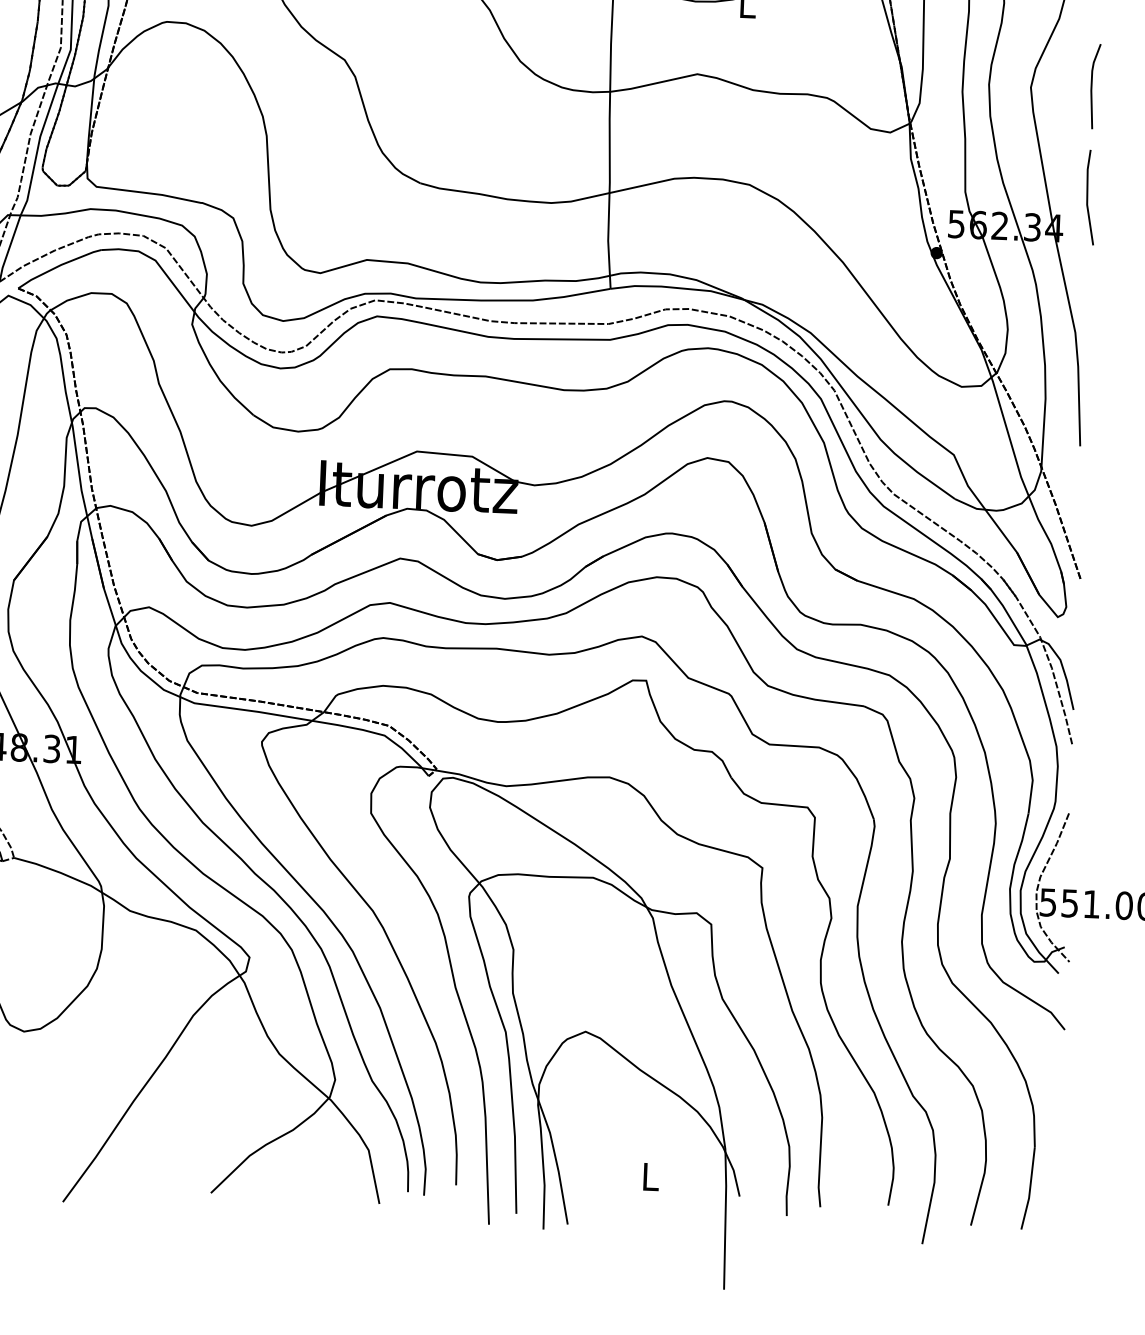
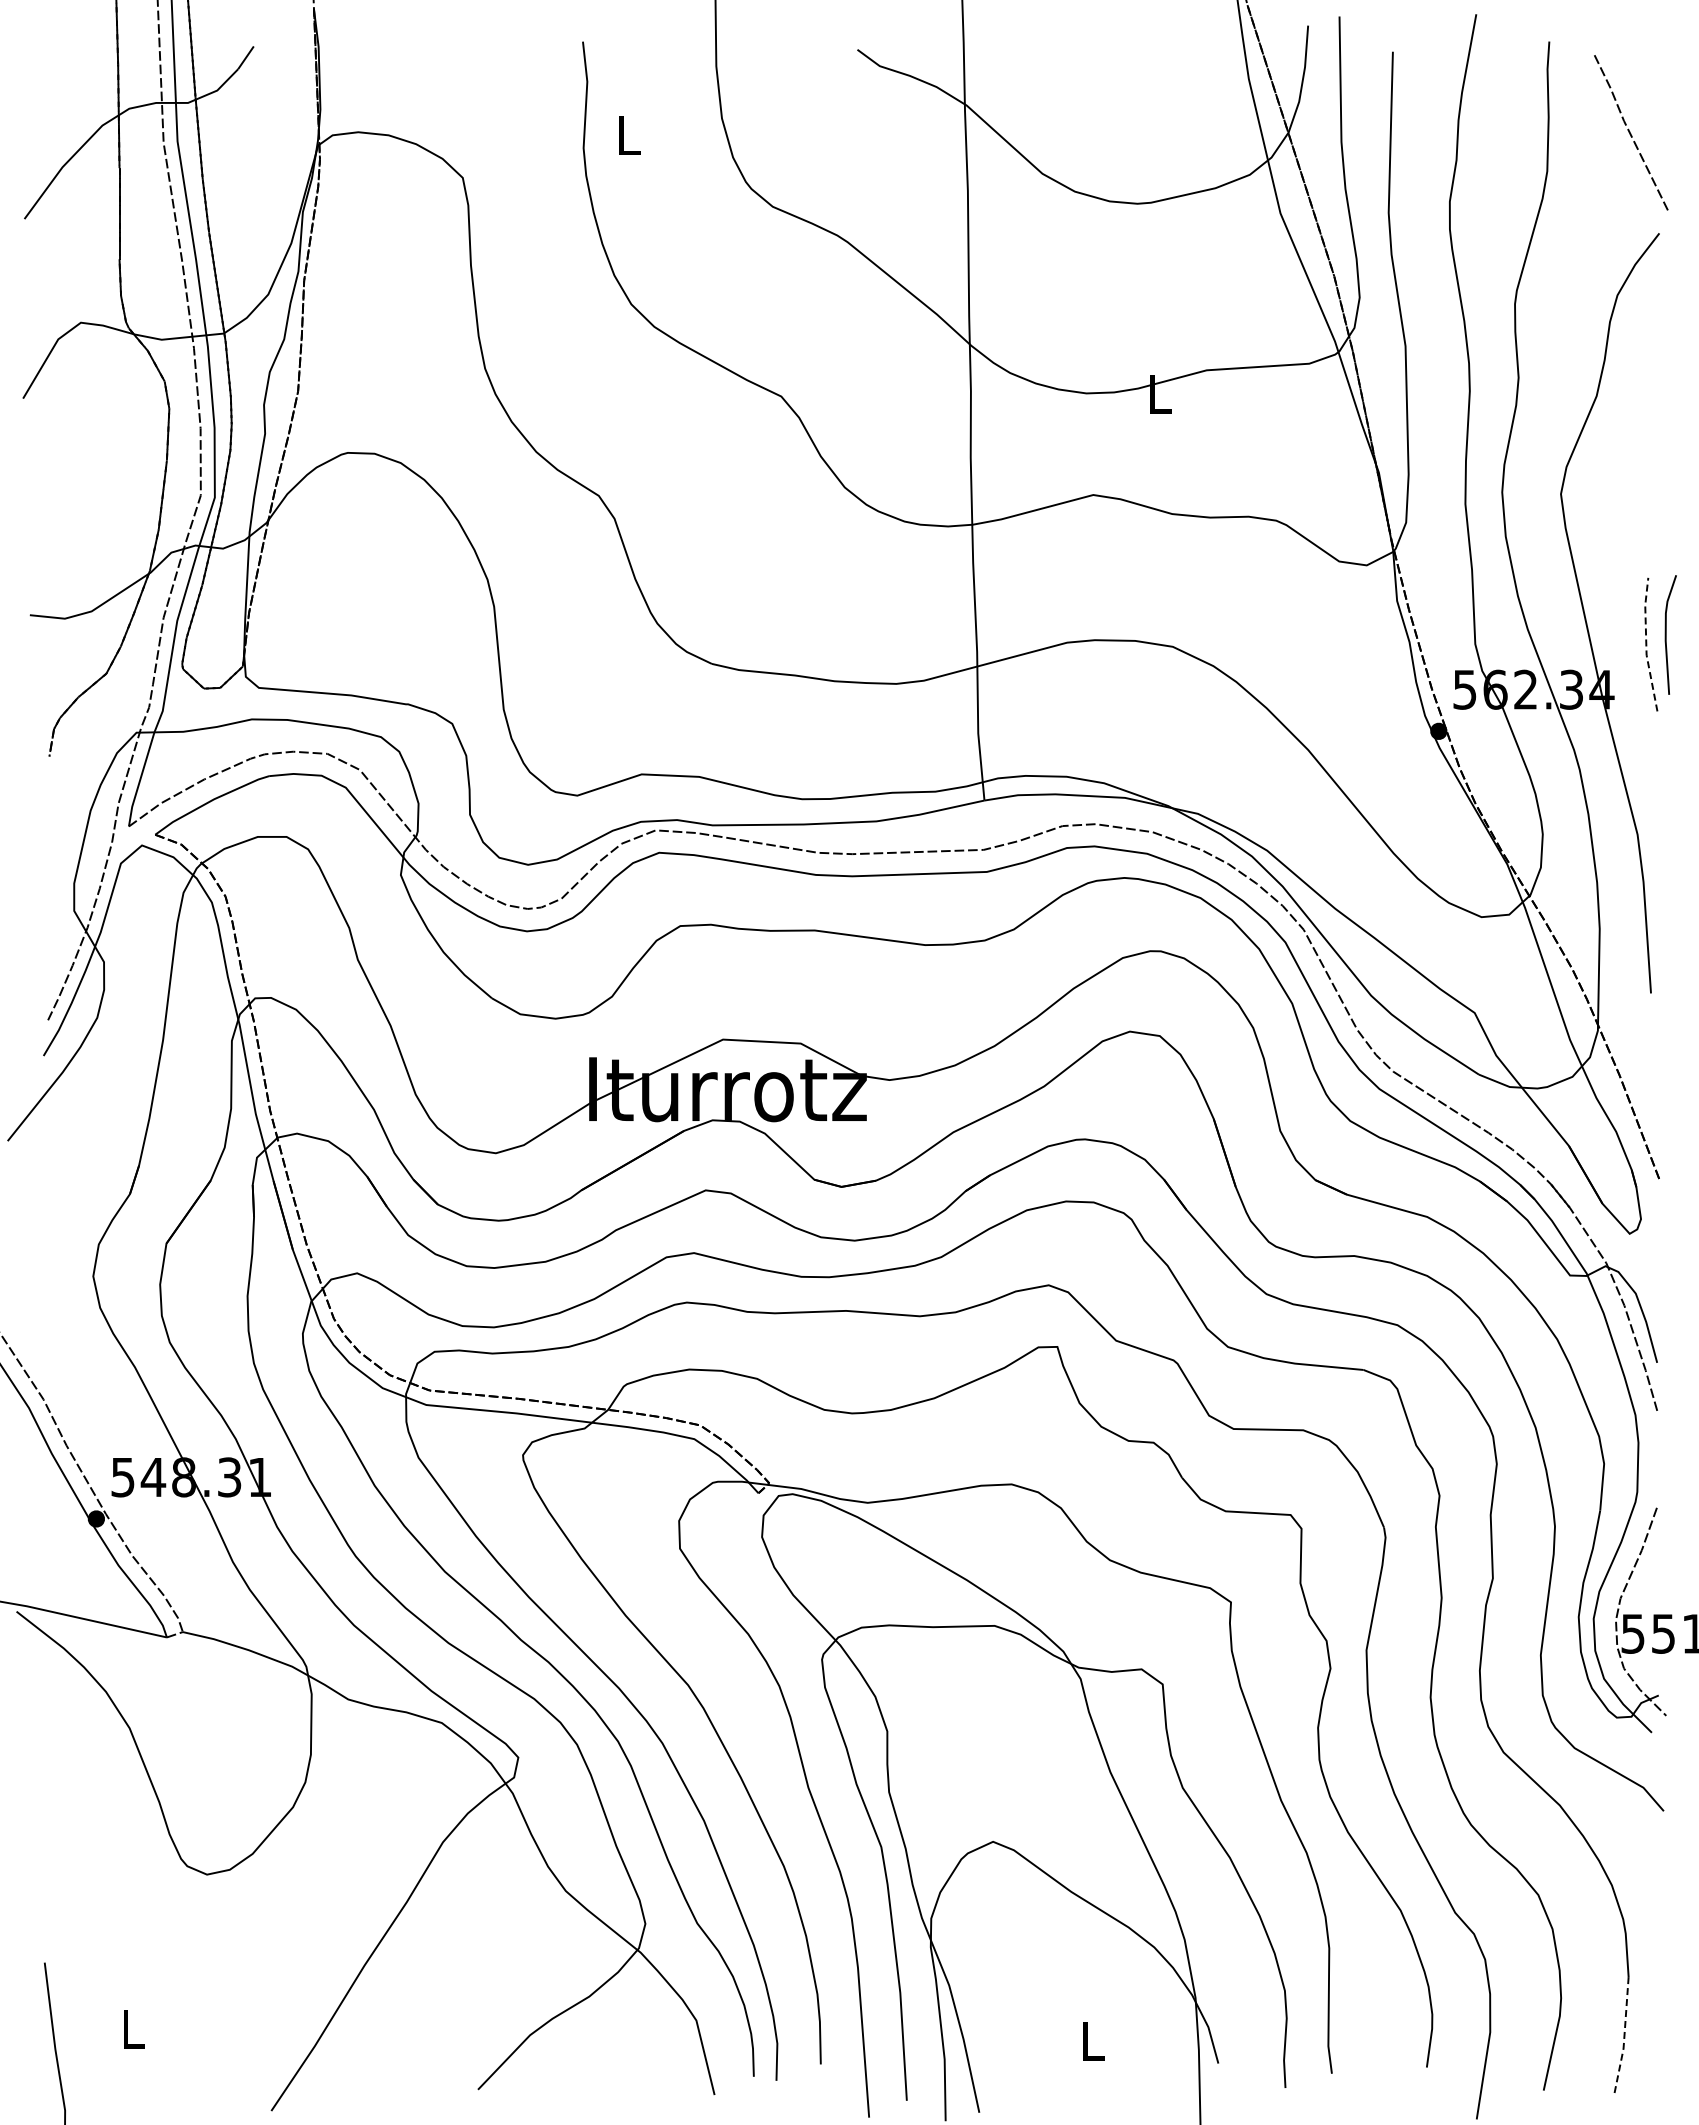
line: (1092, 86) -> (1666, 634), moved
line: (1087, 198) -> (1646, 645), solid -> dashed
line: (1030, 1189) -> (1624, 2036), solid -> dashed

